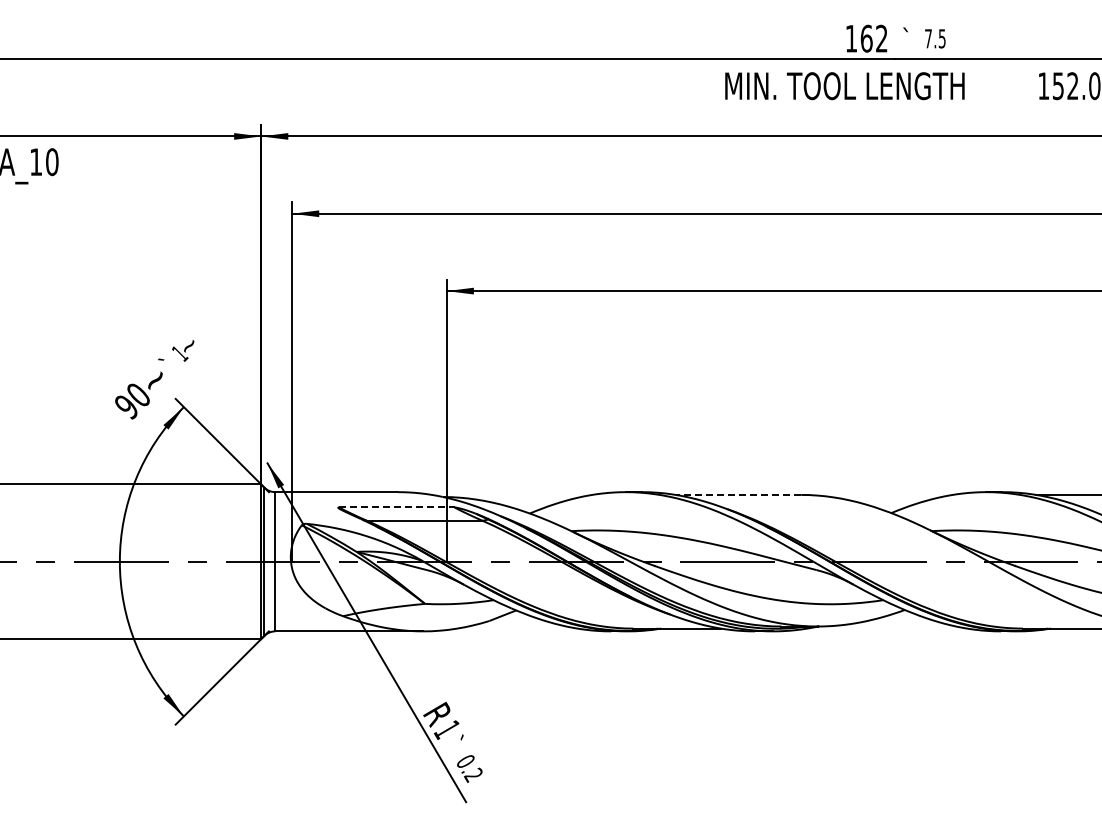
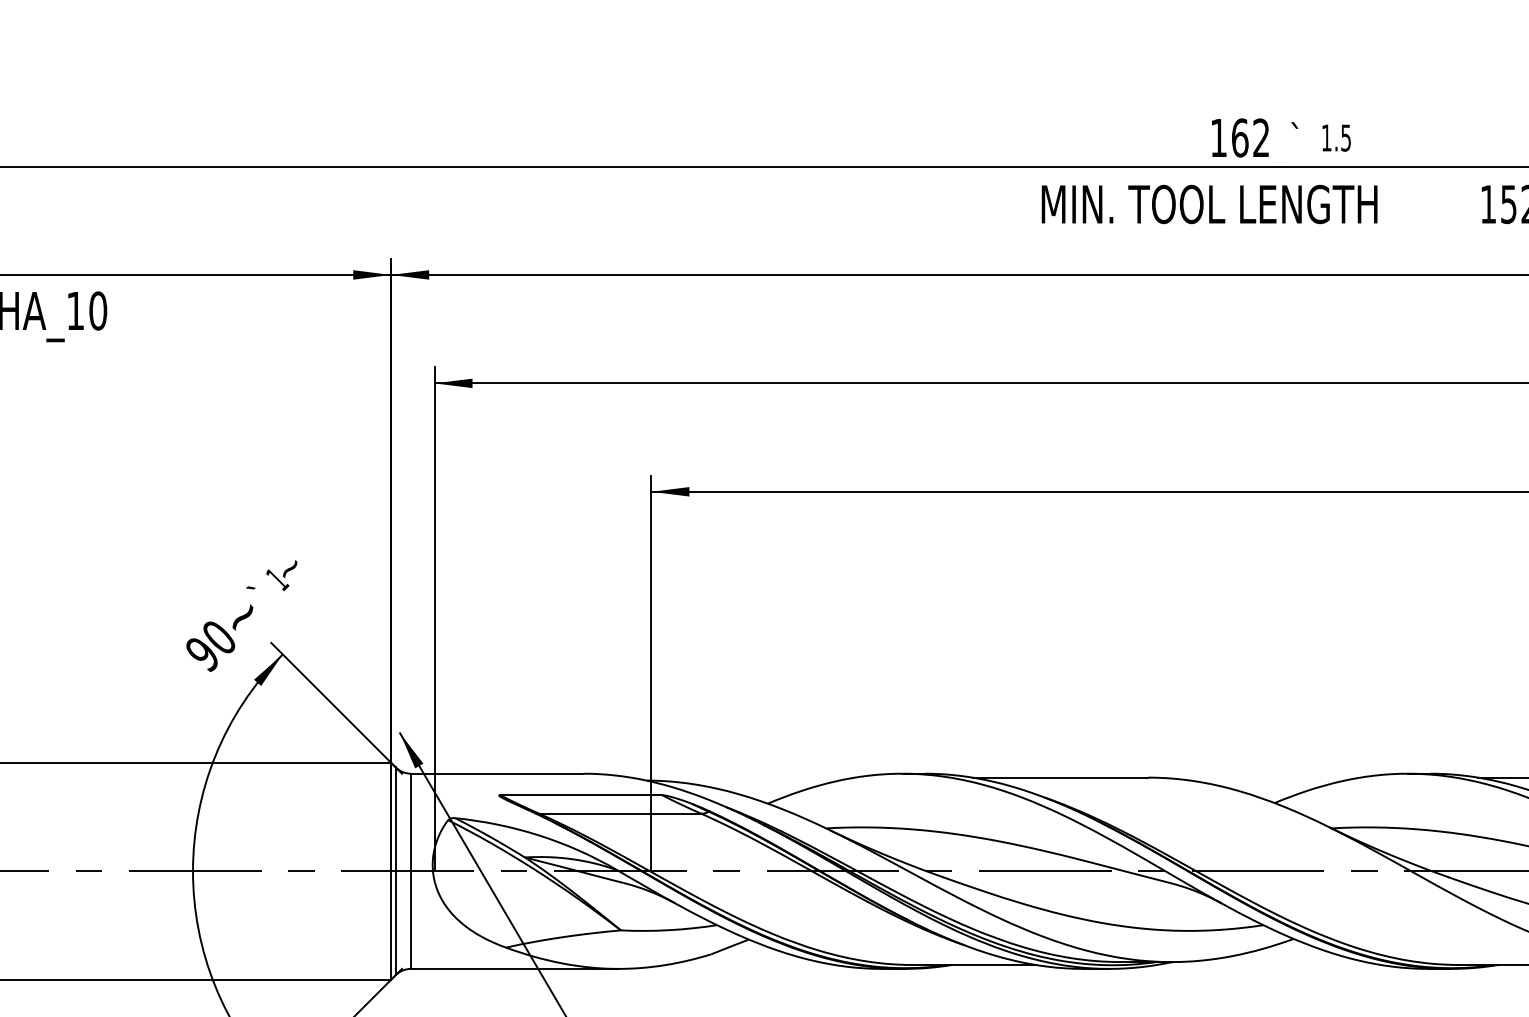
text: (928, 38) -> (1326, 137), 7.5 -> 1.5
line: (738, 494) -> (1060, 776), dashed -> solid
line: (396, 507) -> (580, 795), dashed -> solid

